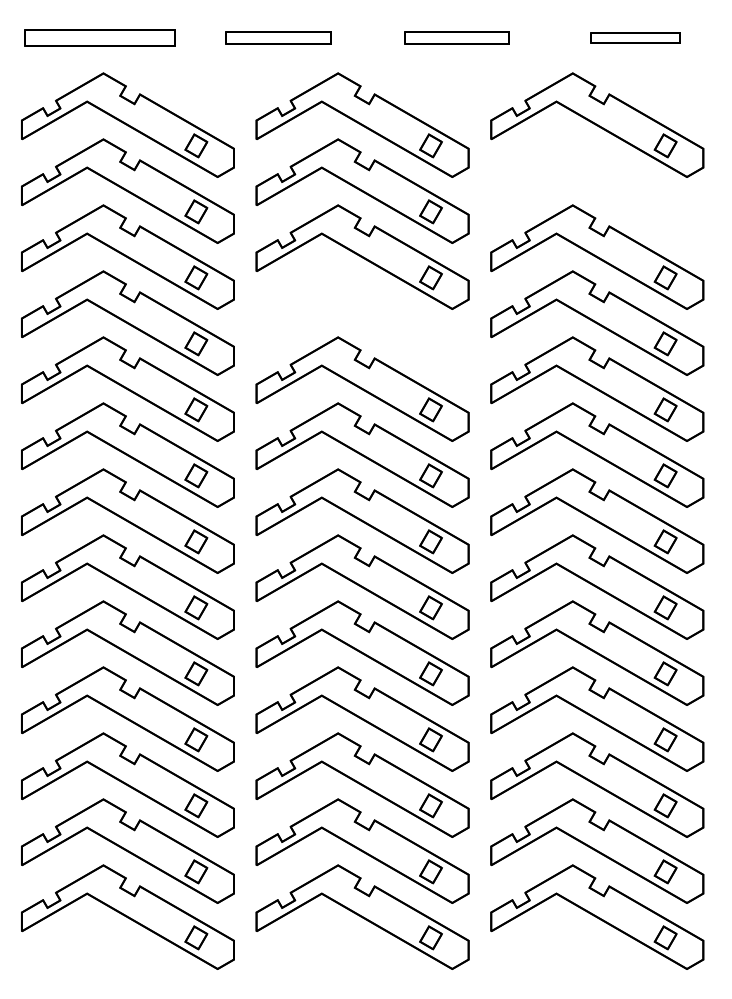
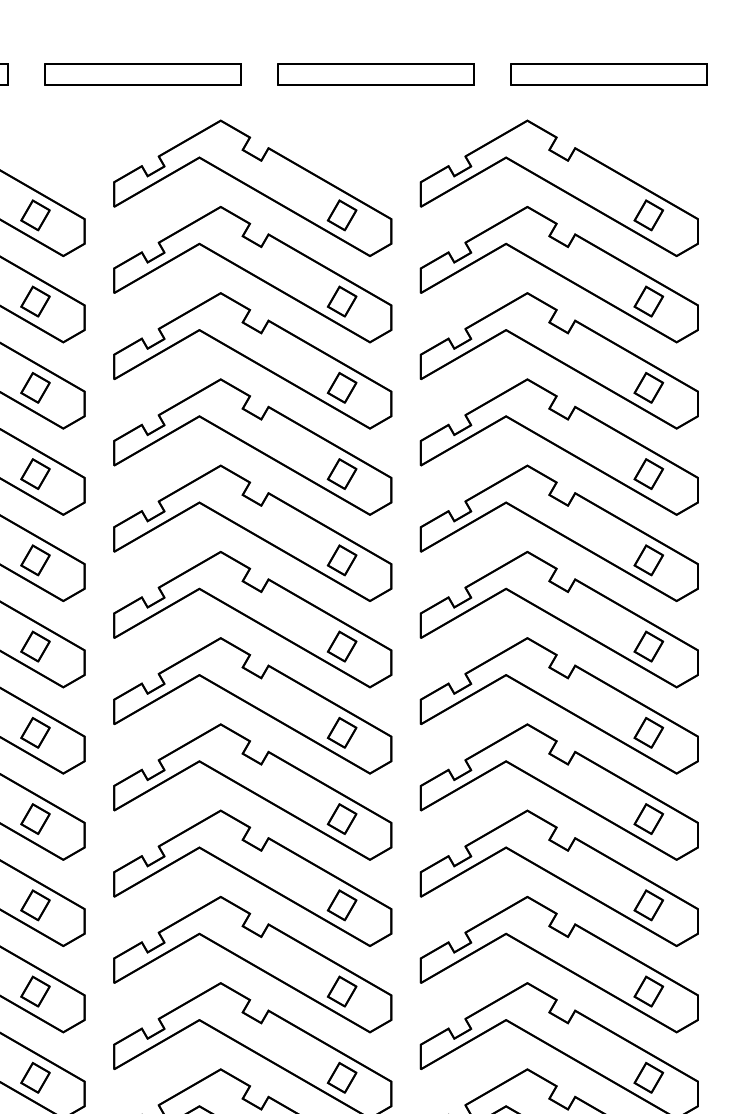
part: (278, 37) -> (142, 73), size x1.43
part: (456, 37) -> (375, 73), size x1.43
part: (635, 37) -> (609, 73), size x1.67
part: (597, 190) -> (559, 273), added
part: (362, 322) -> (252, 446), added

